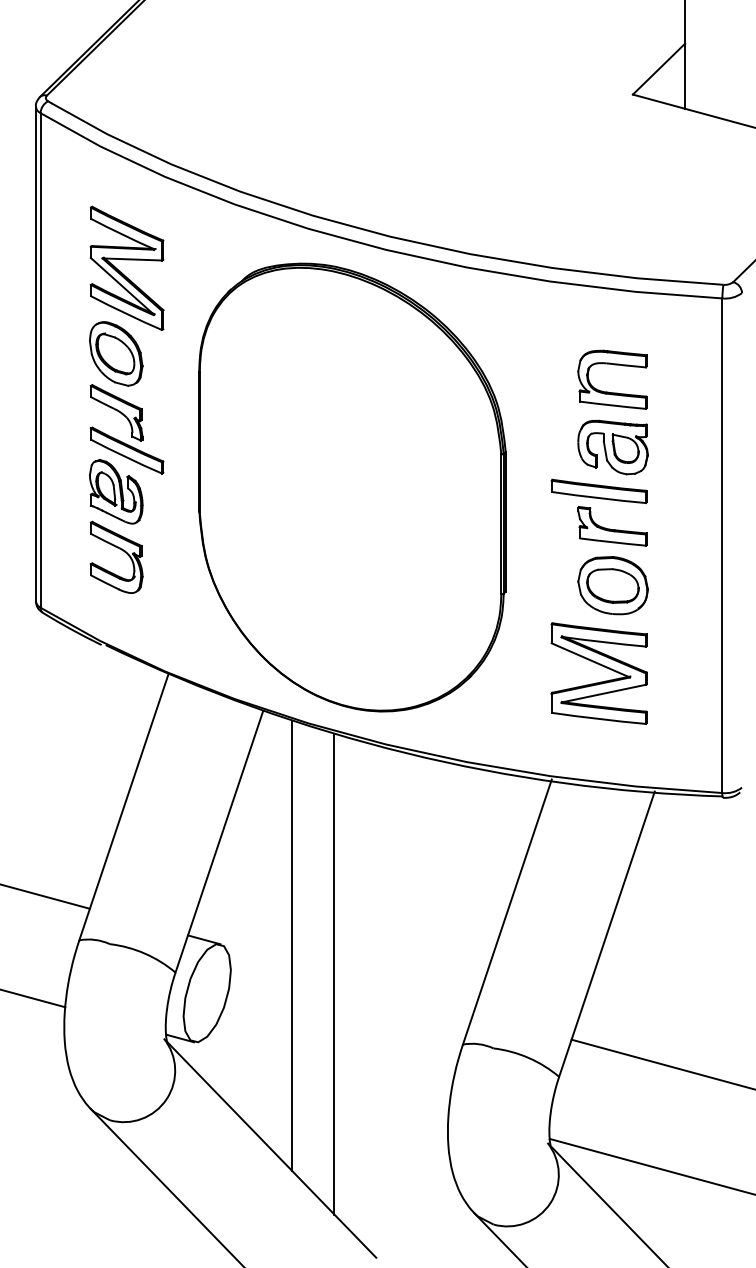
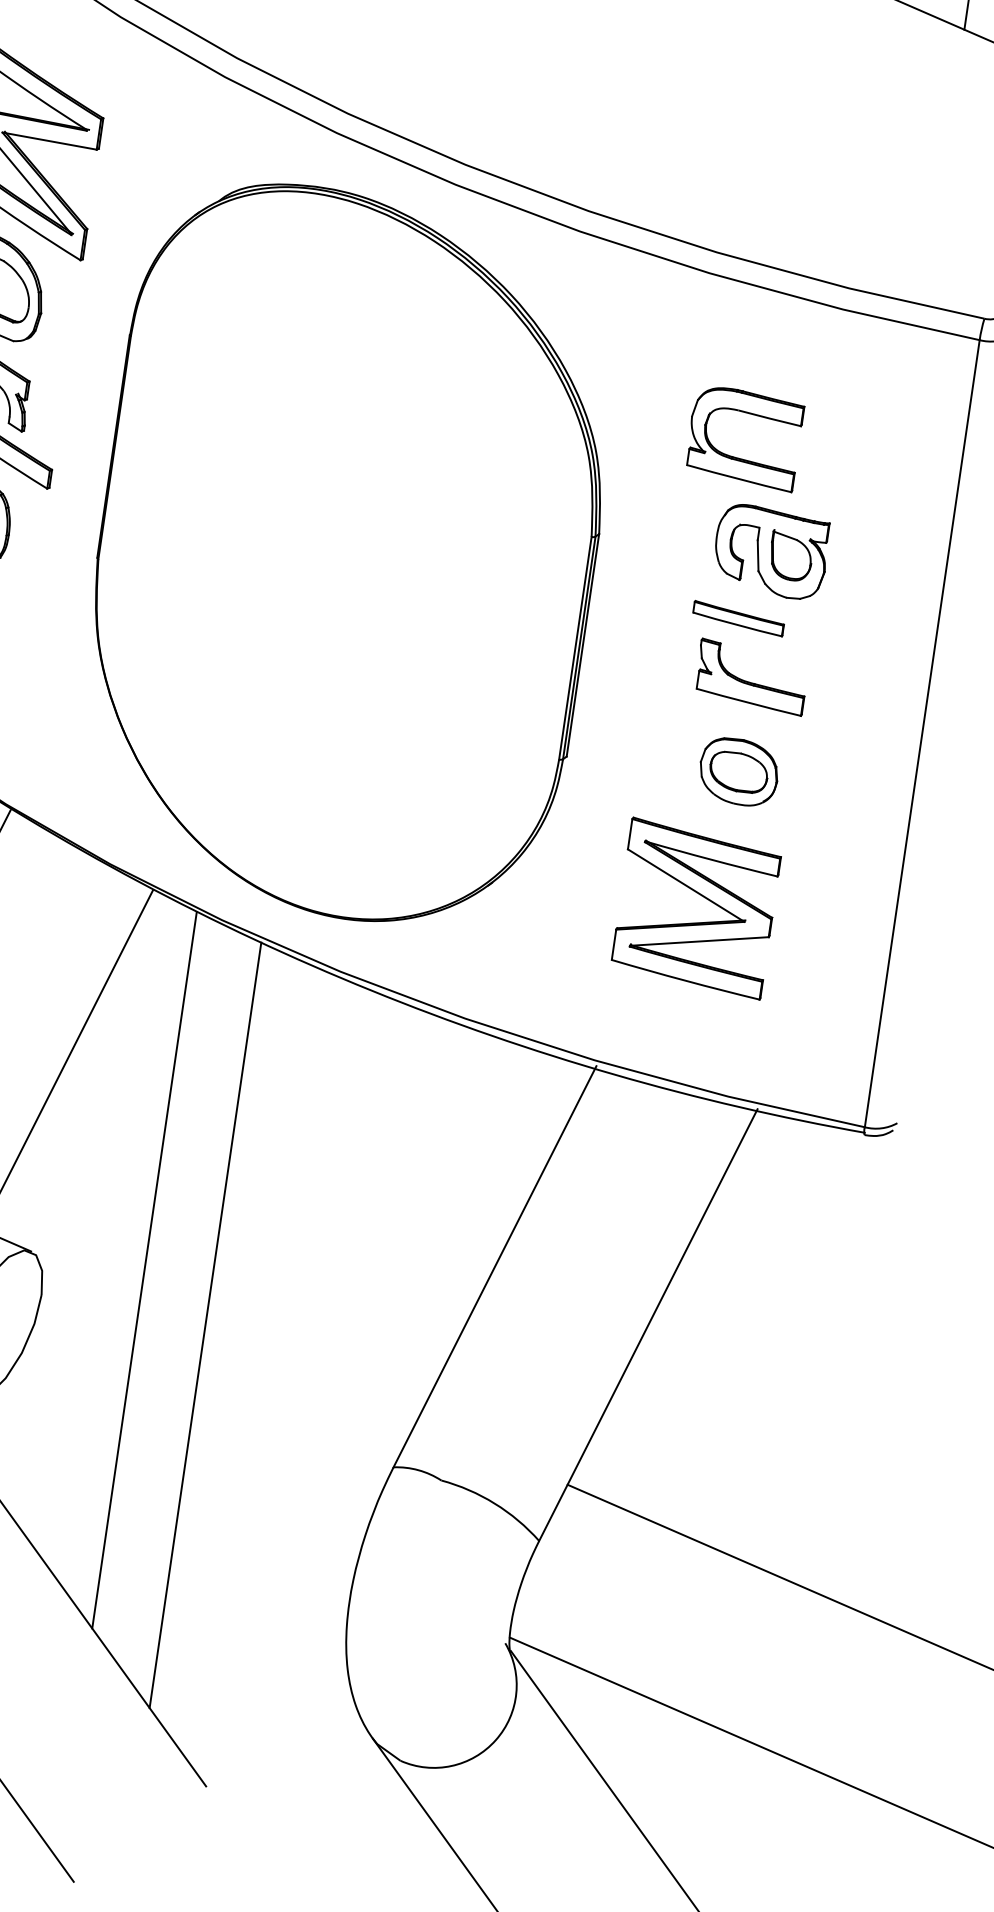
part: (608, 391) -> (735, 455), moved
part: (598, 491) -> (737, 618), size x0.6
part: (612, 585) -> (738, 771), size x0.7

